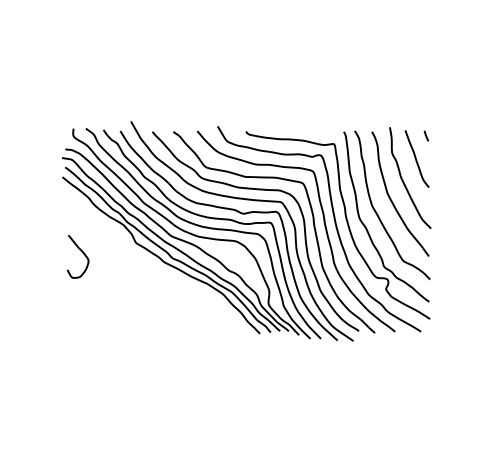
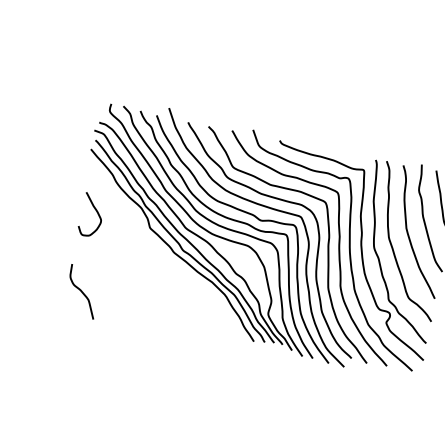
curve: (81, 252) -> (95, 211), moved
curve: (81, 318) -> (81, 291), added

